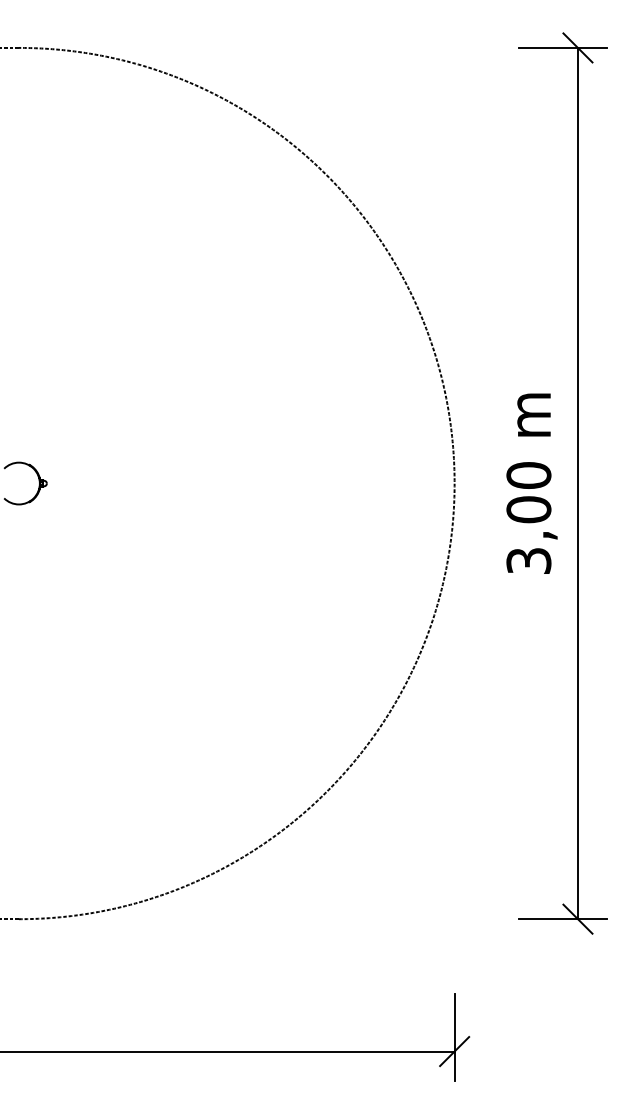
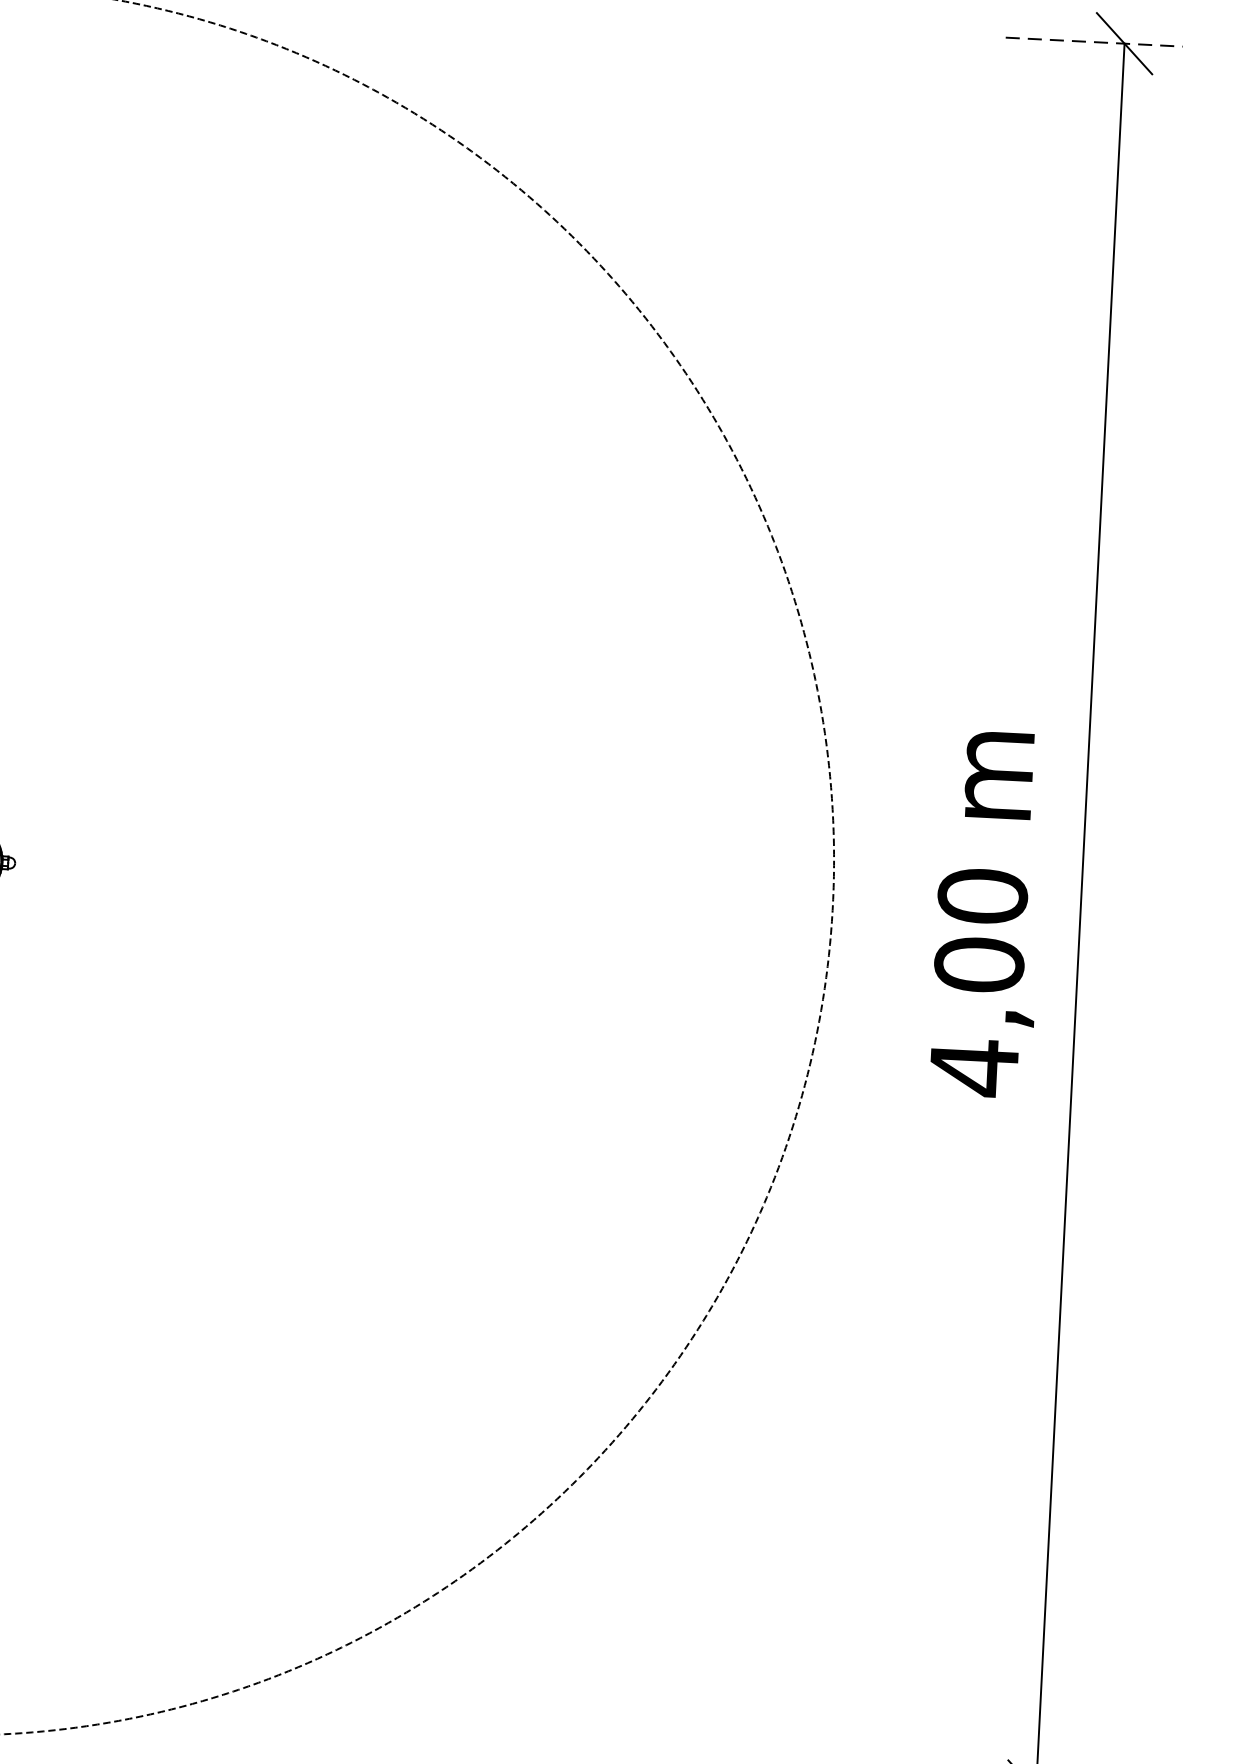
line: (563, 47) -> (1095, 41), solid -> dashed
text: (528, 561) -> (973, 1068), 3,00 -> 4,00

